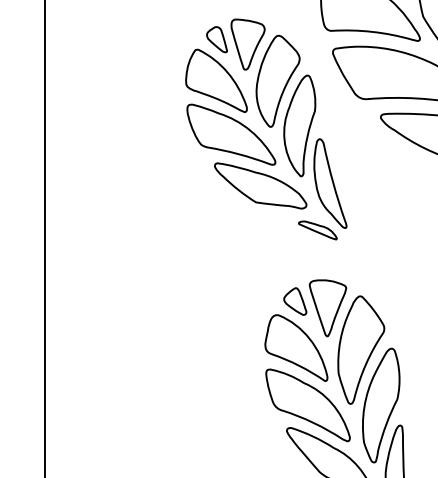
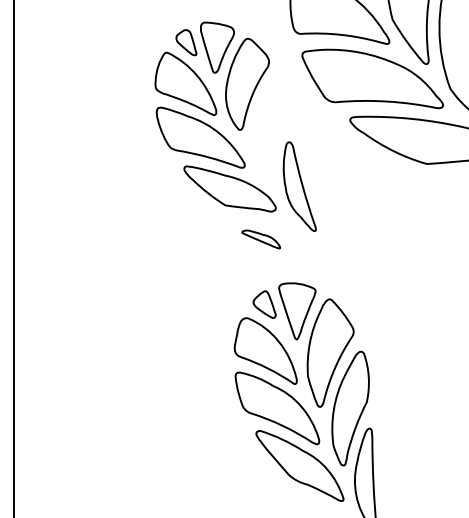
part: (299, 125) -> (268, 128), removed
part: (318, 230) -> (261, 239), moved

